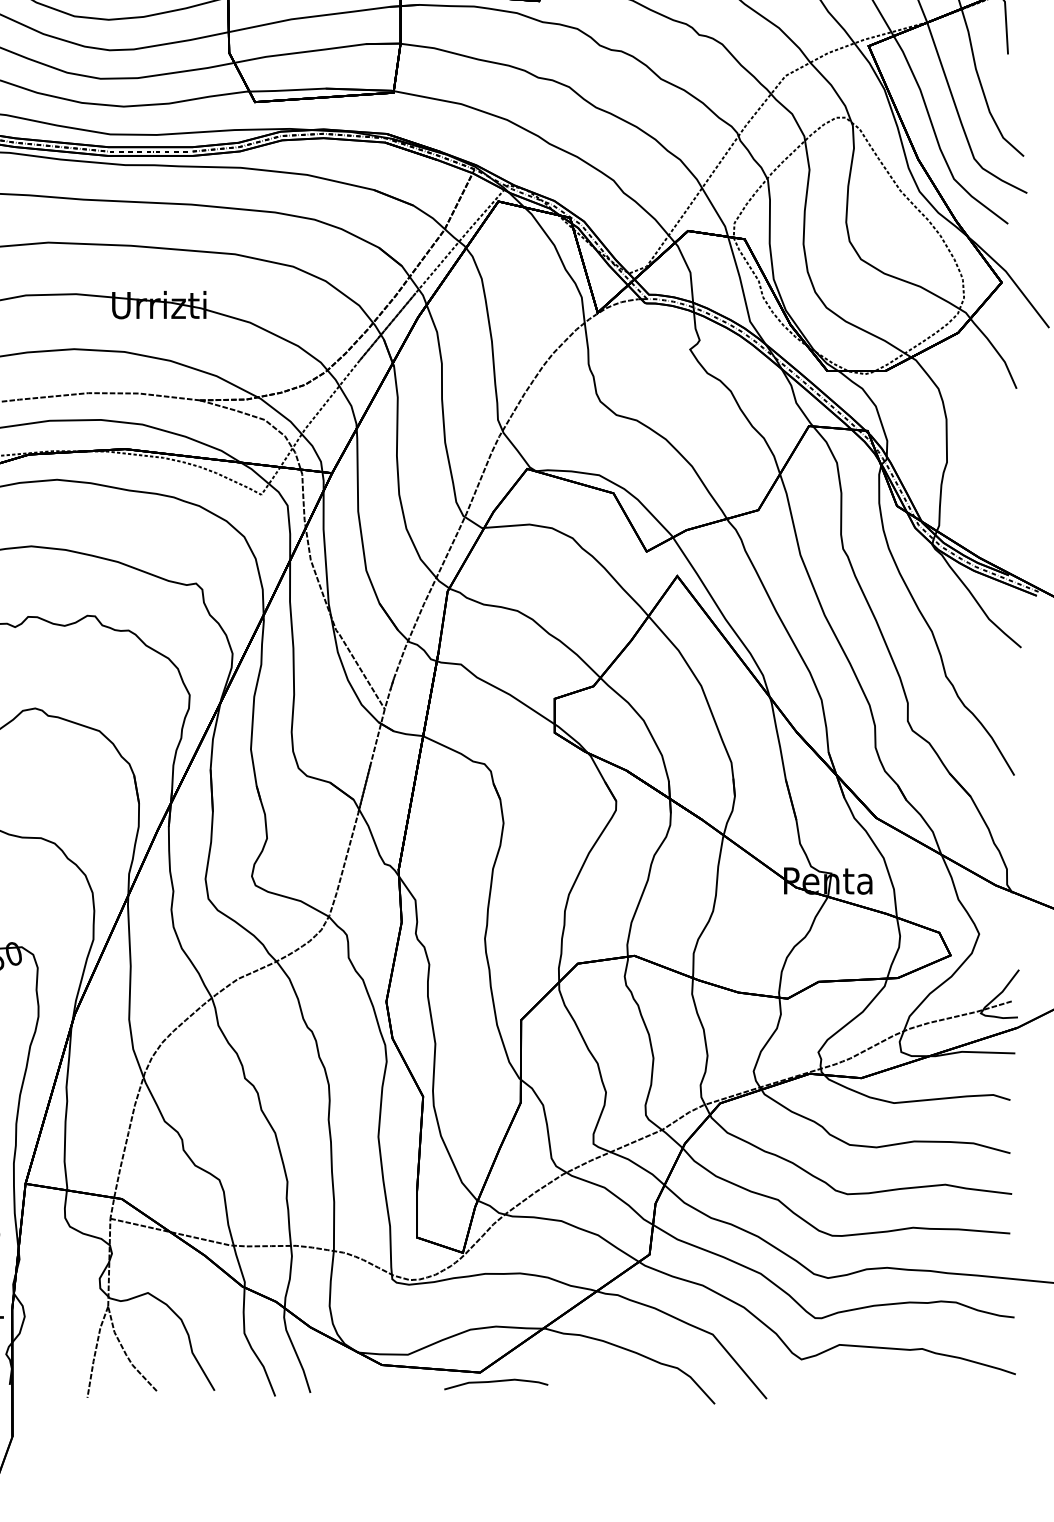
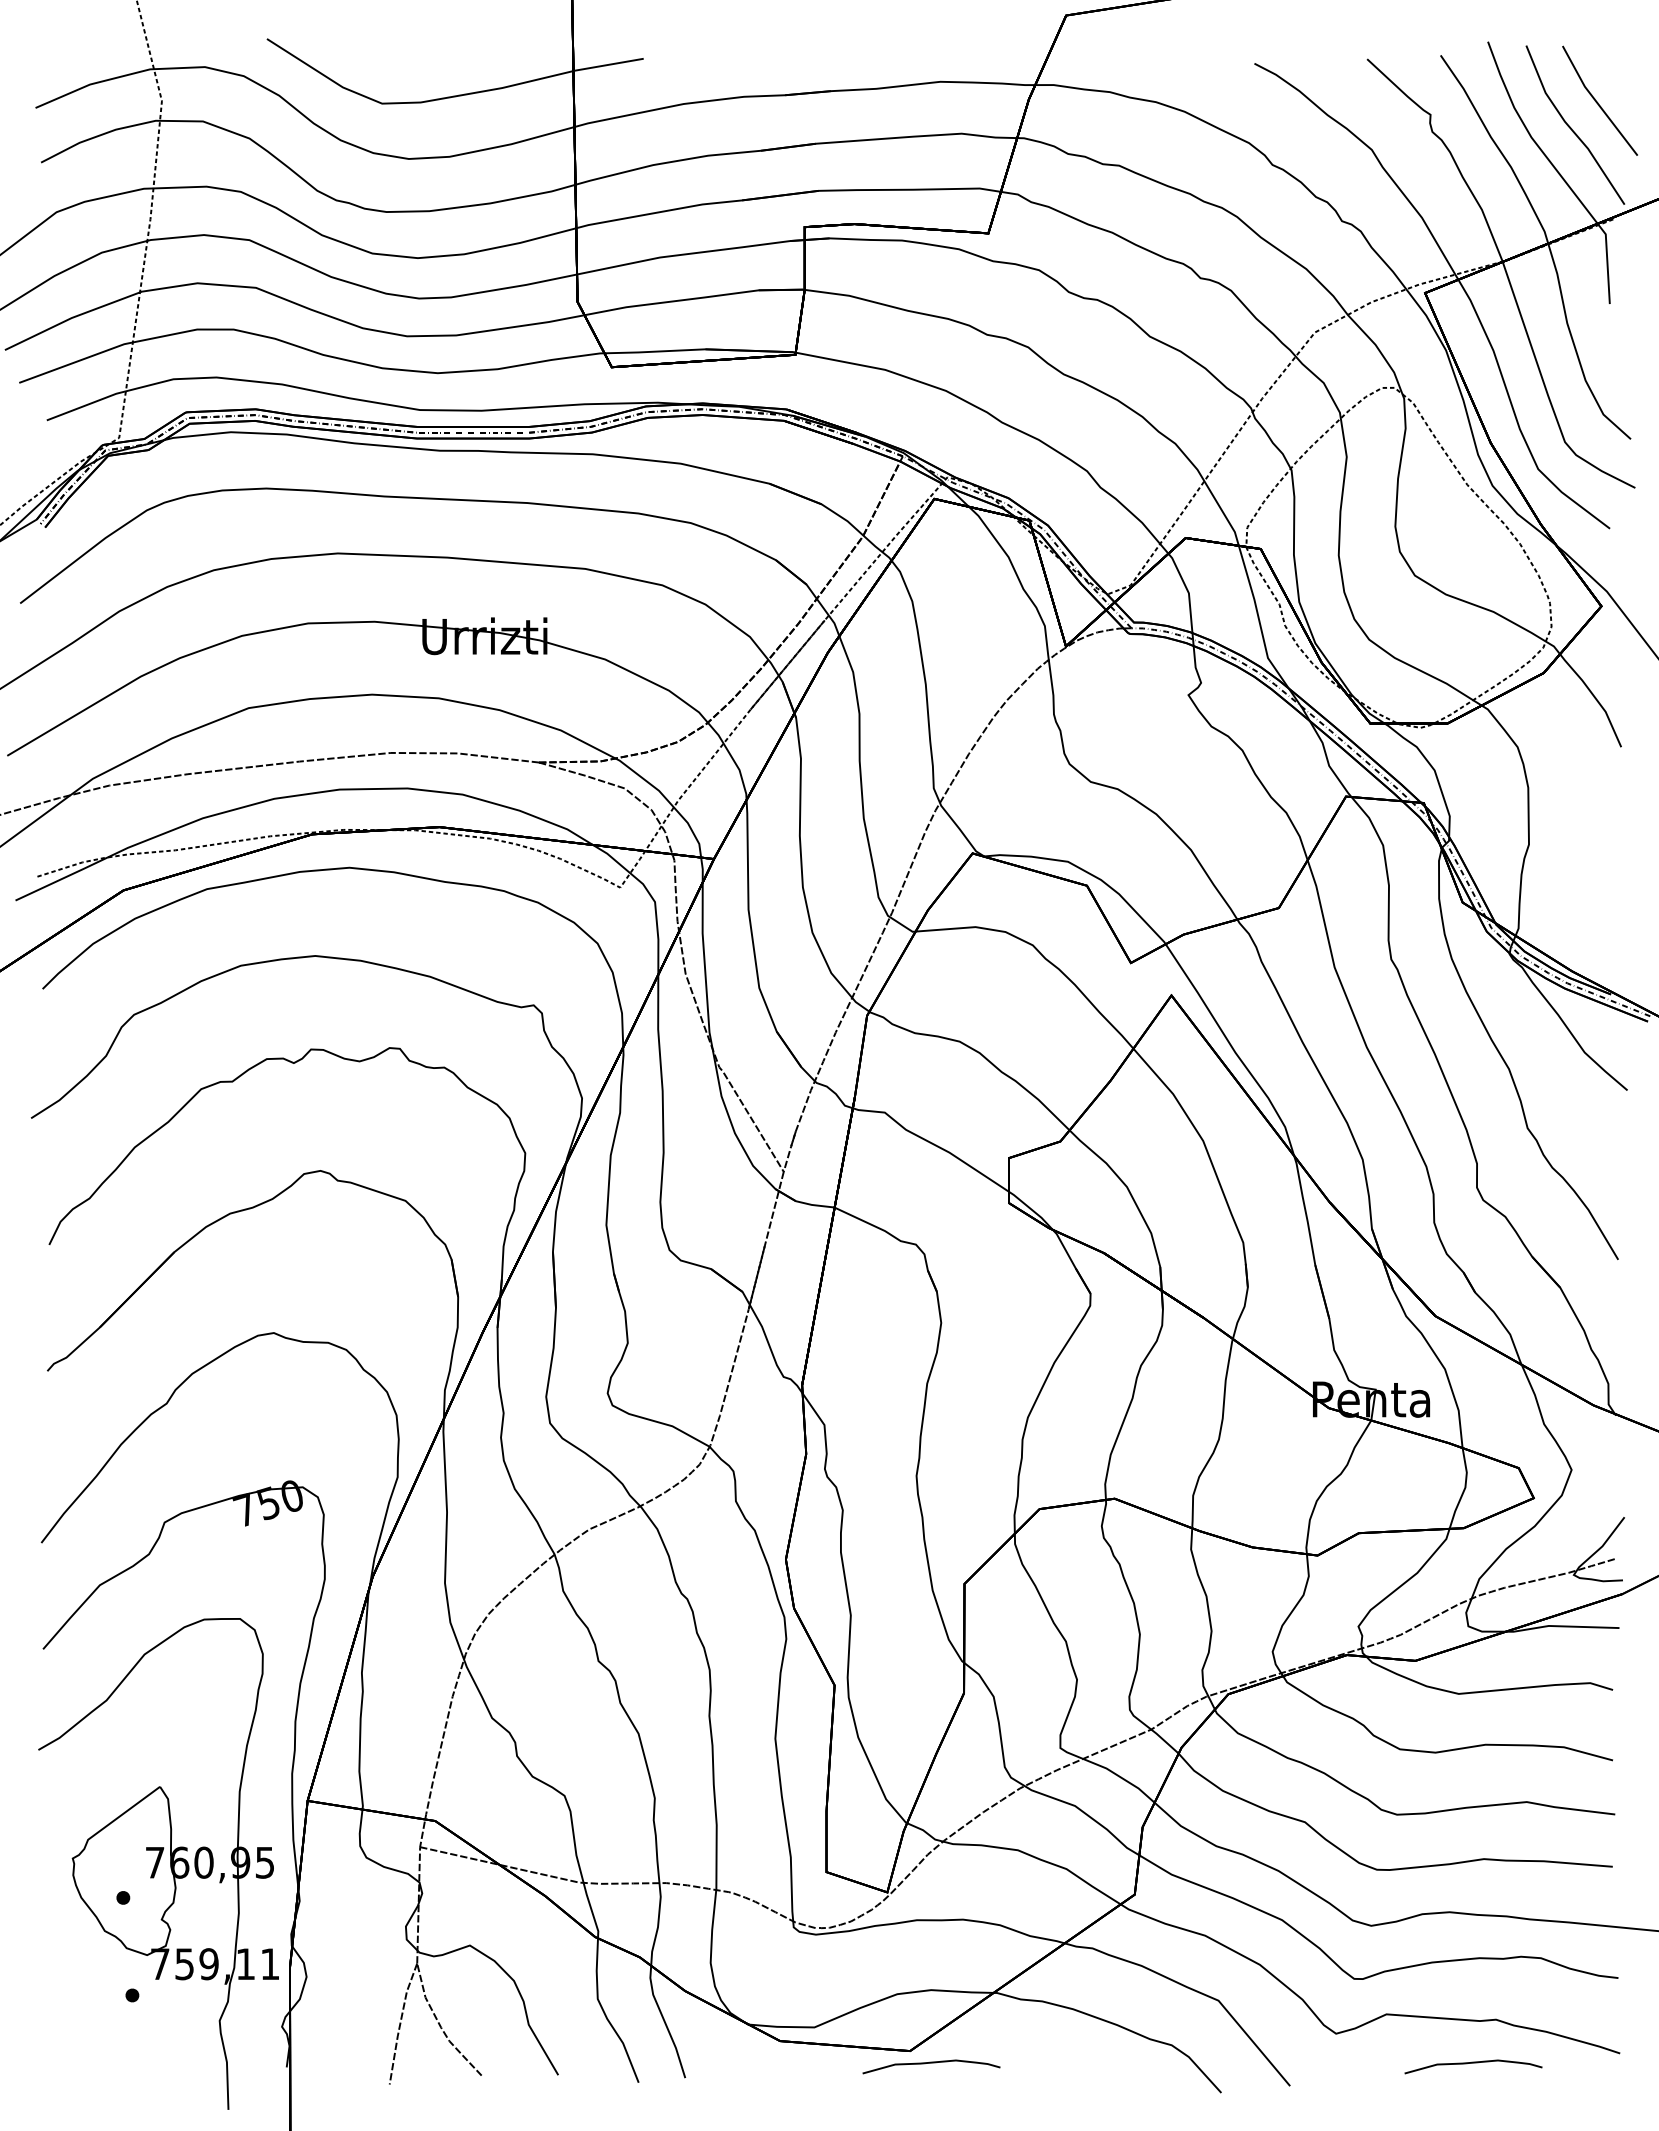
curve: (905, 1381) -> (1473, 2063), added

